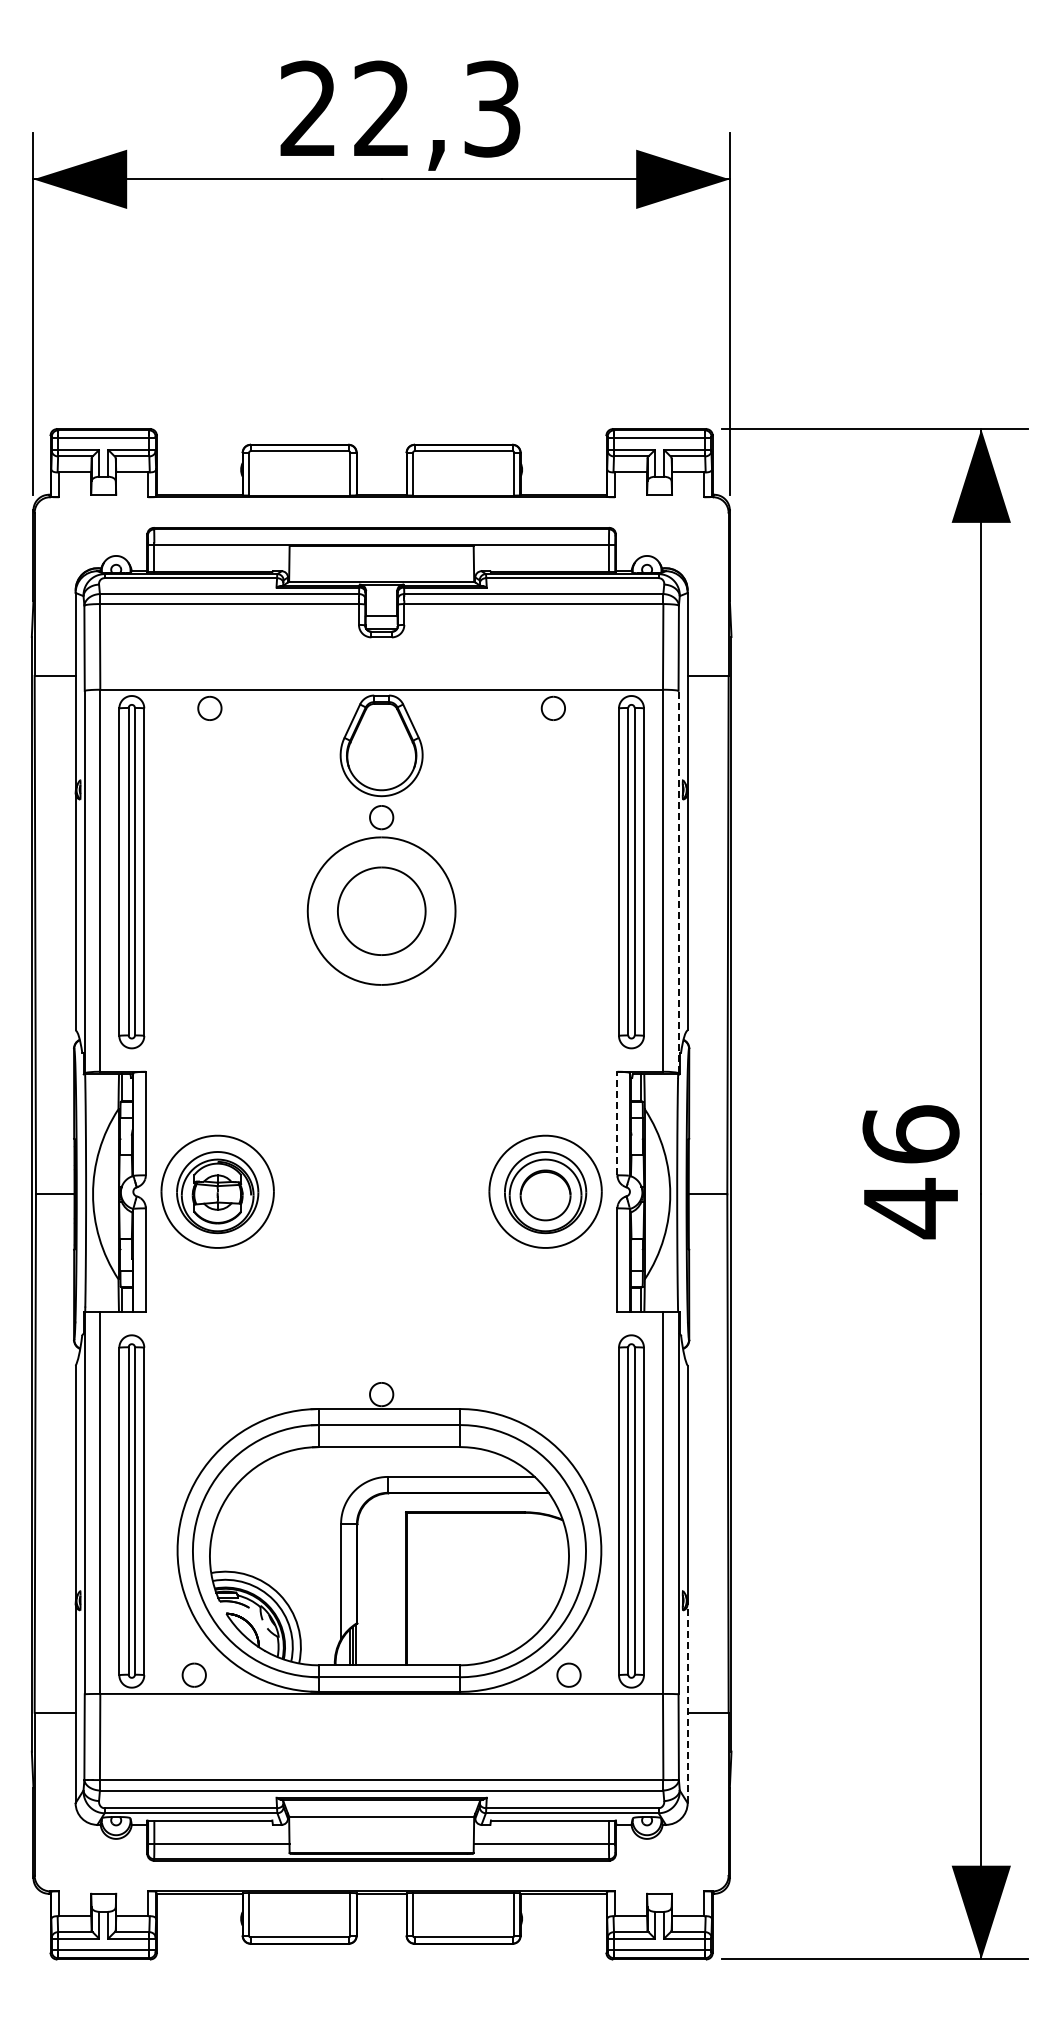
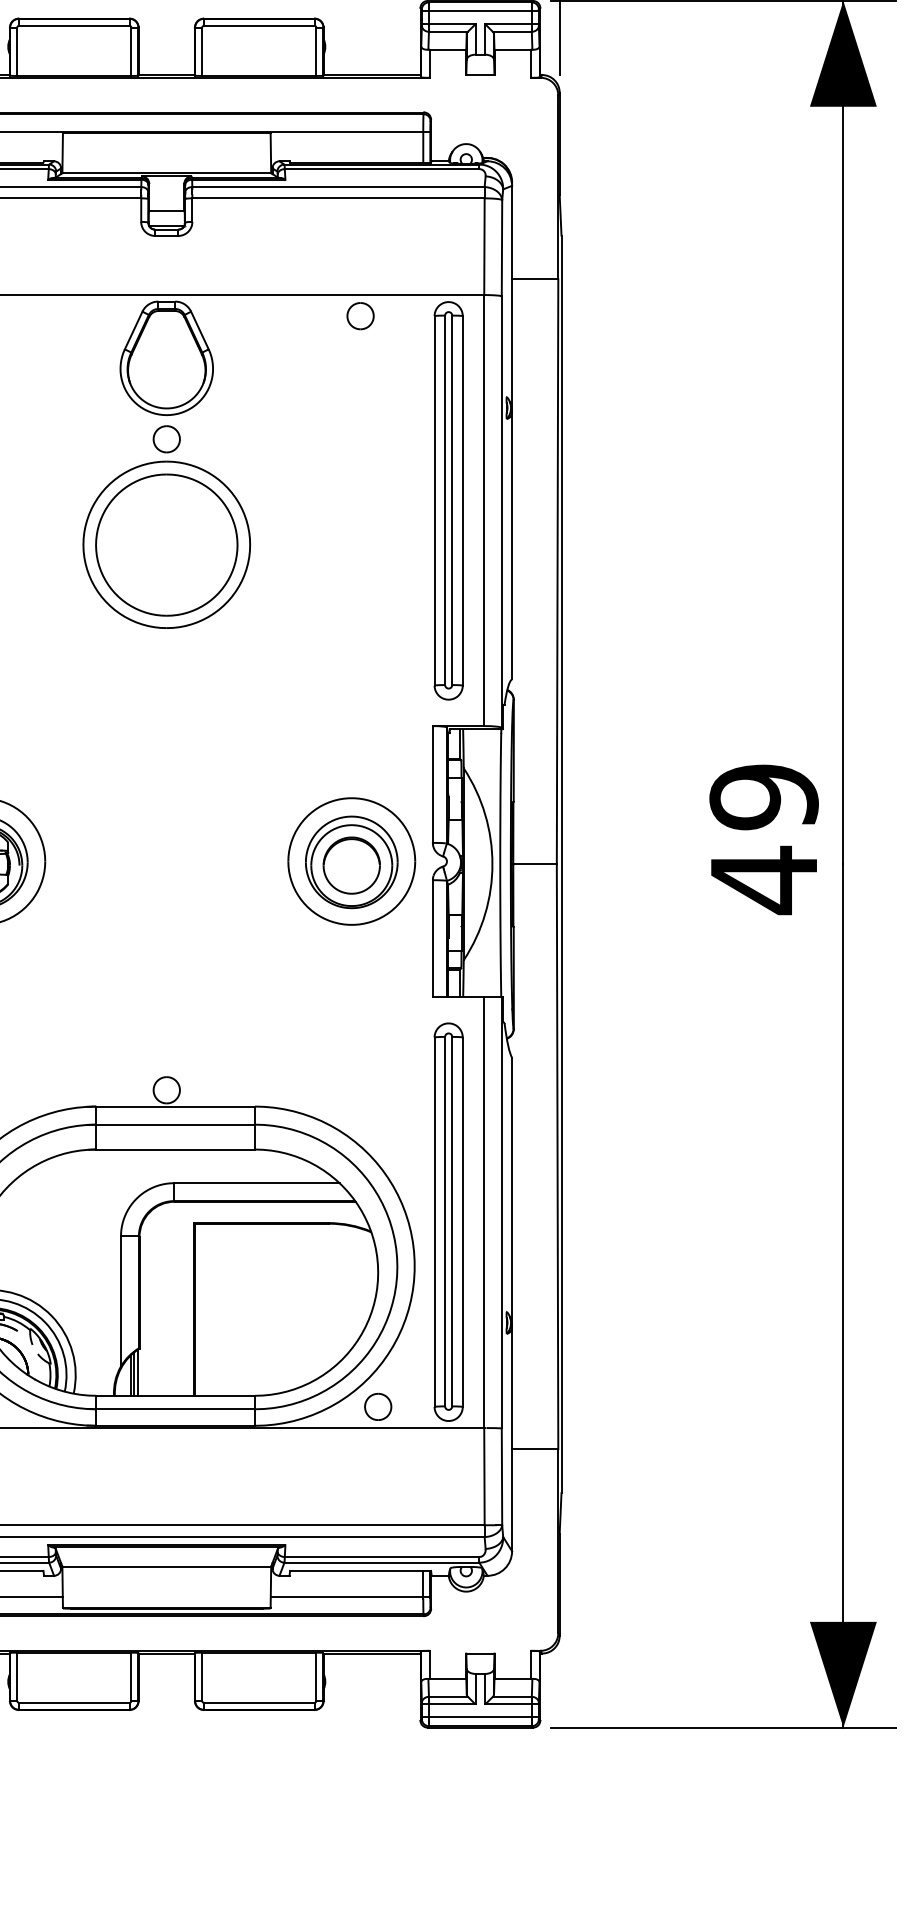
line: (678, 881) -> (501, 511), dashed -> solid
part: (381, 910) -> (166, 544), size x1.43
line: (617, 1123) -> (432, 784), dashed -> solid
text: (910, 1134) -> (763, 796), 46 -> 49
line: (687, 1703) -> (511, 1438), dashed -> solid

